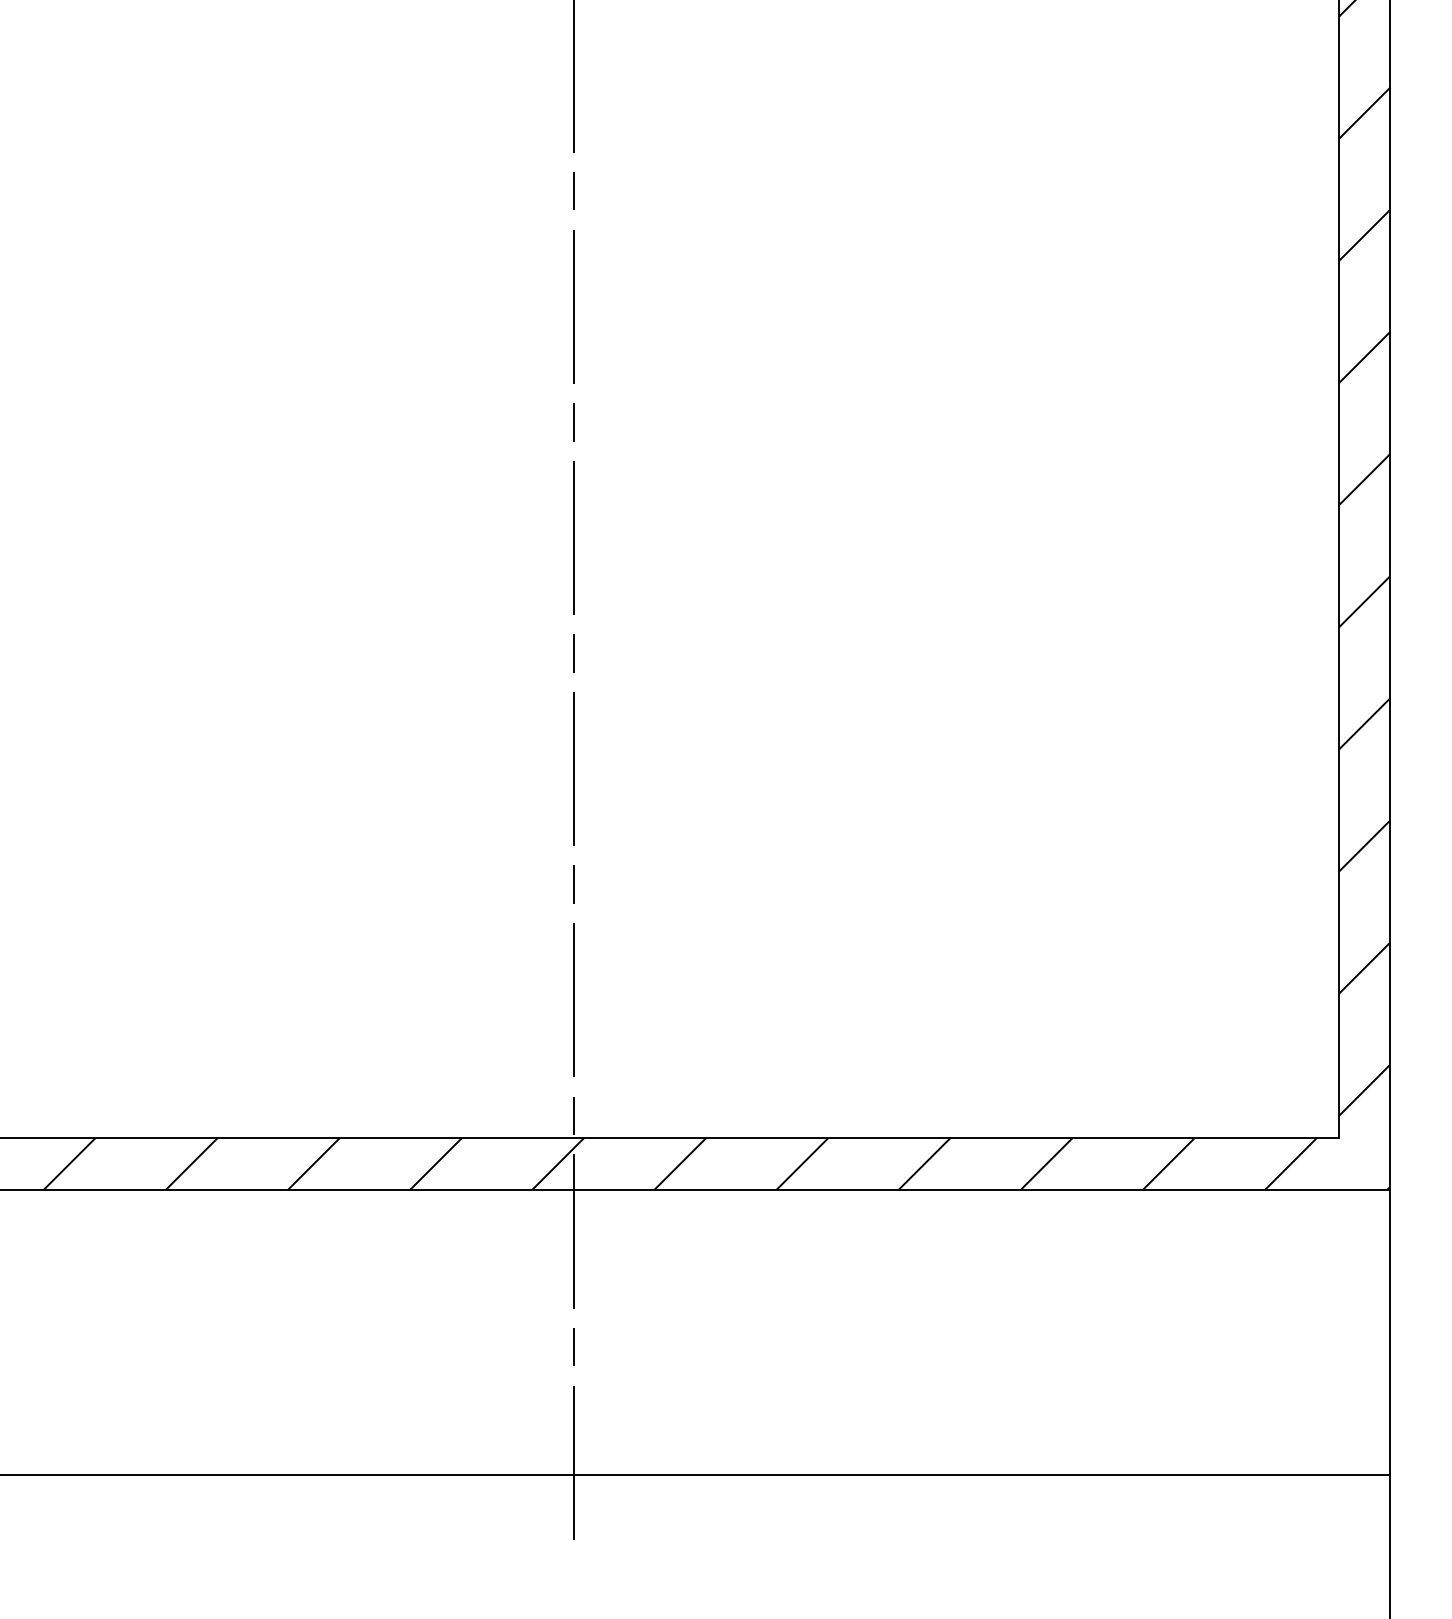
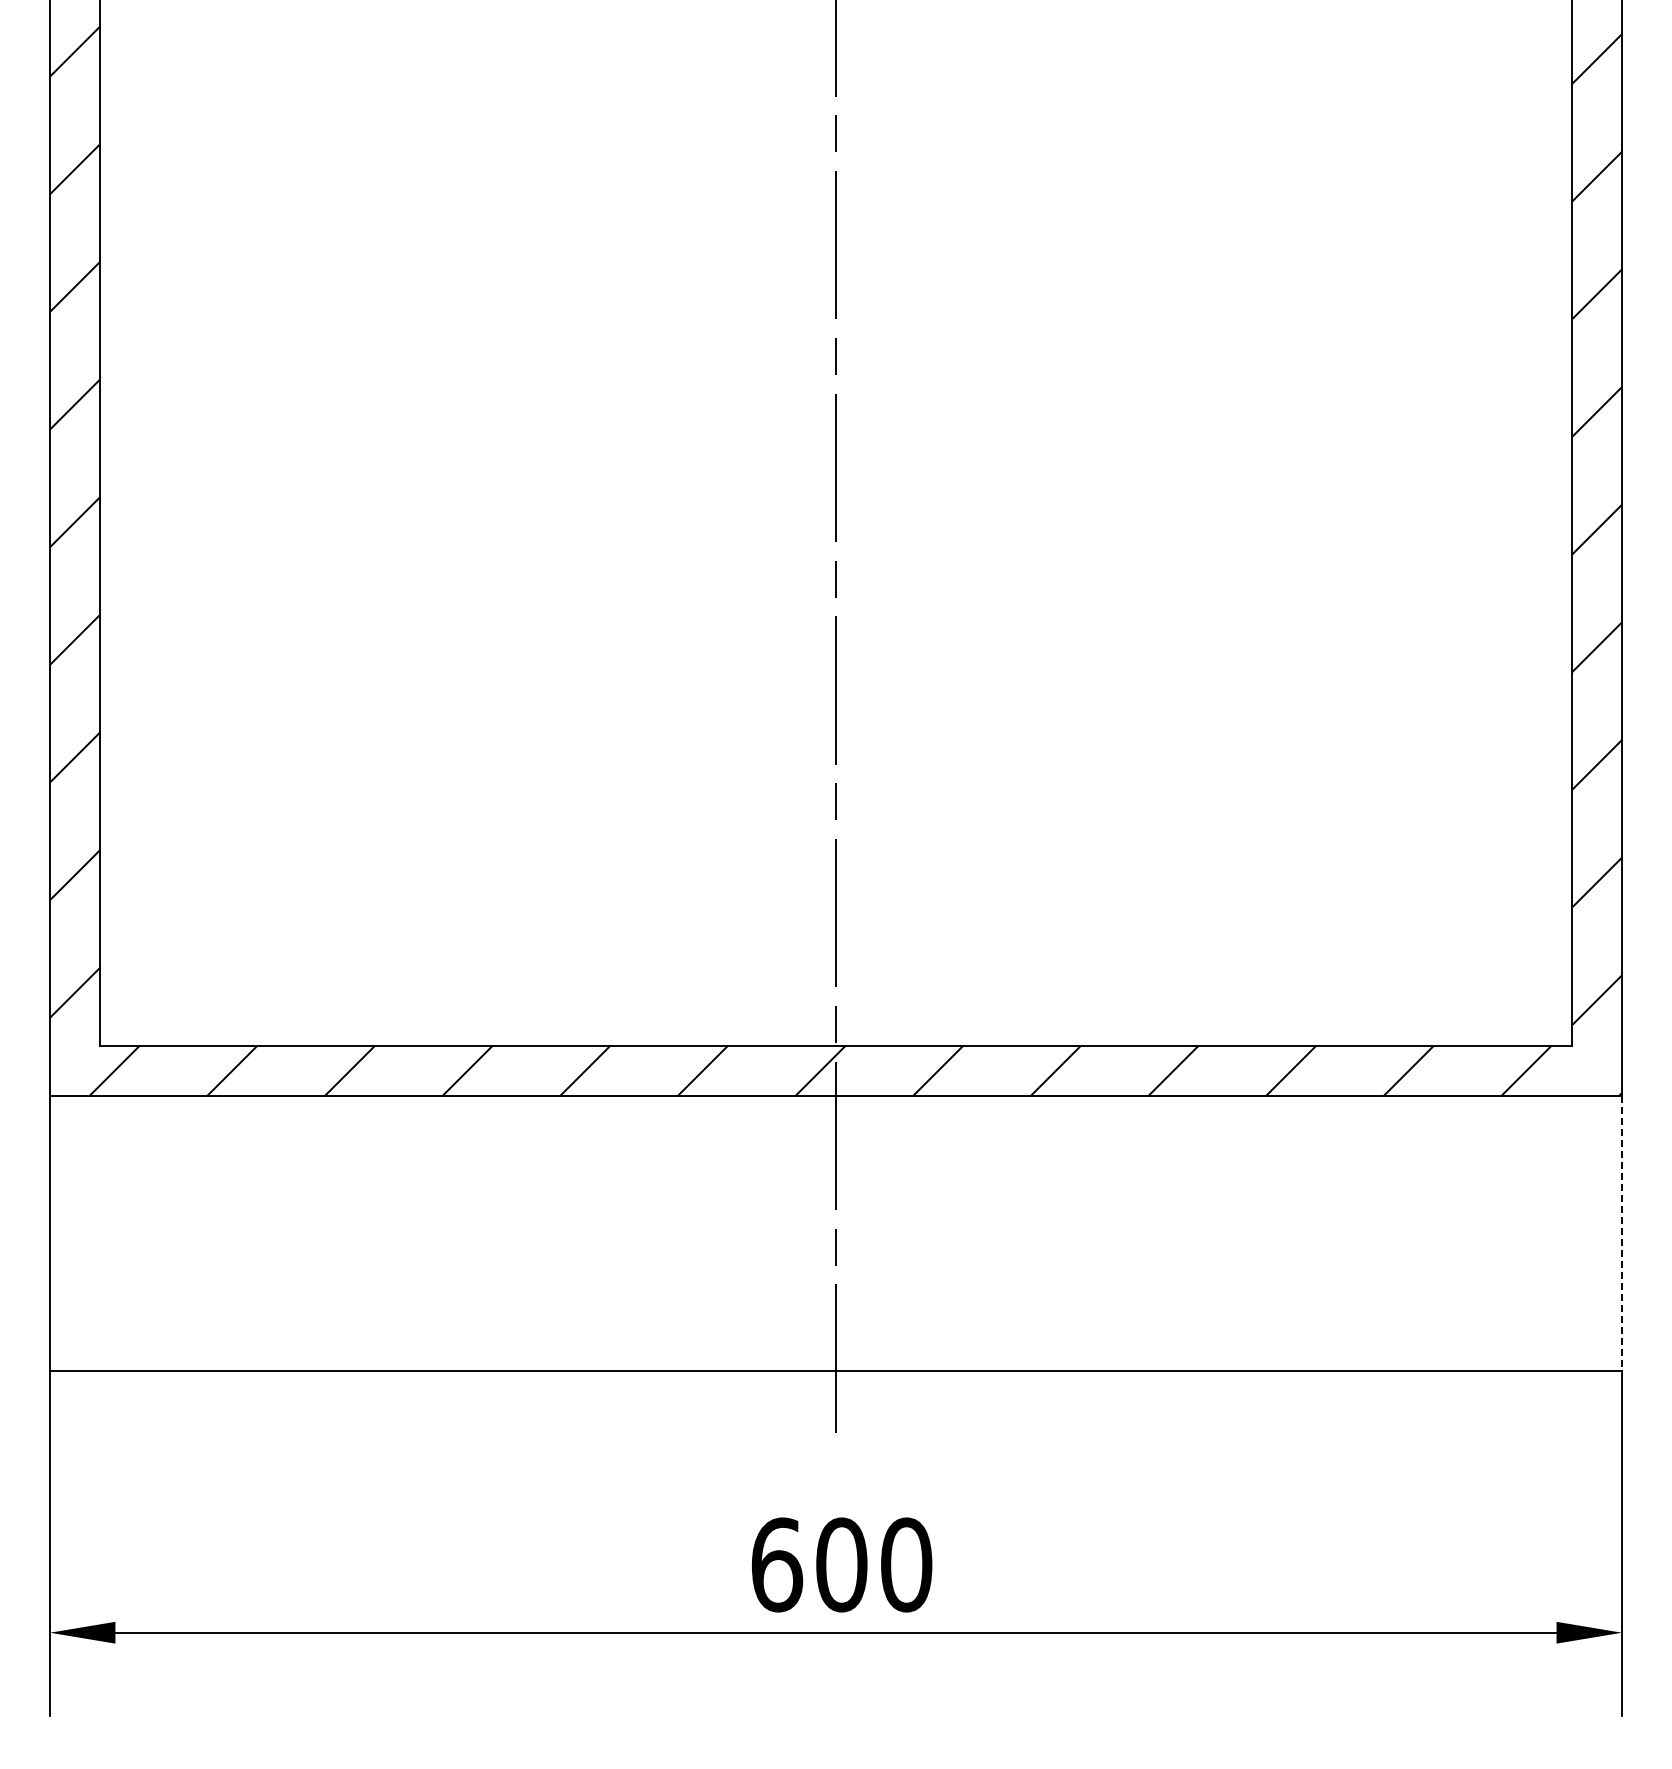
line: (1390, 1332) -> (1622, 1233), solid -> dashed

